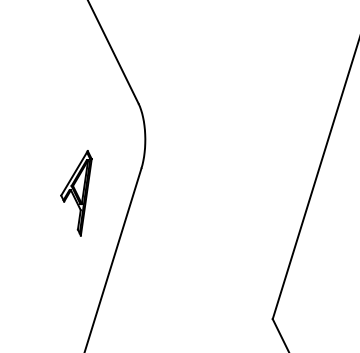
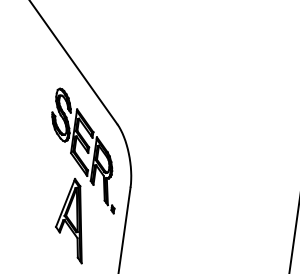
part: (100, 125) -> (83, 151), added

